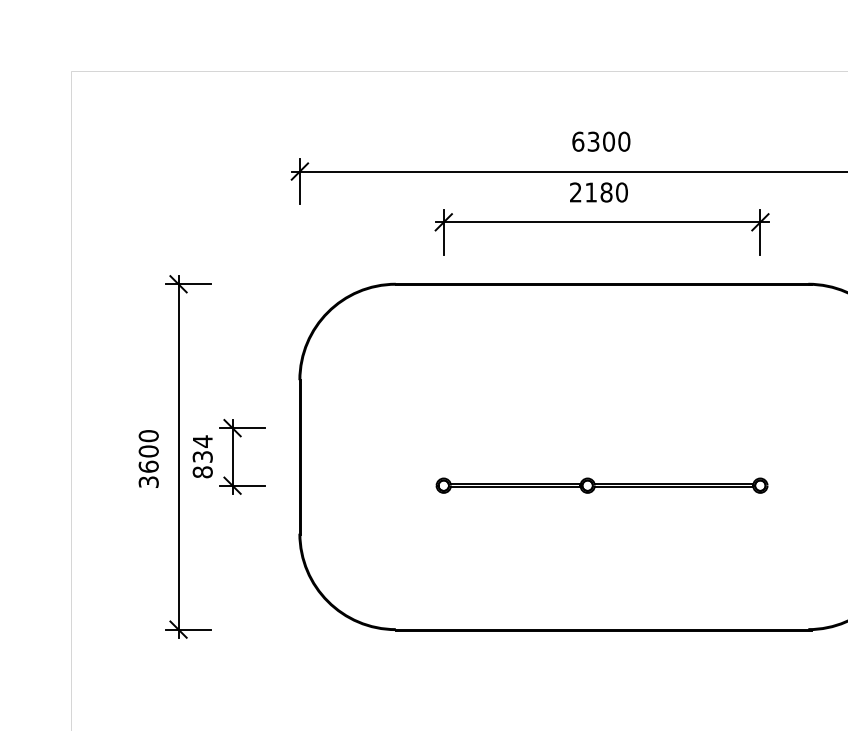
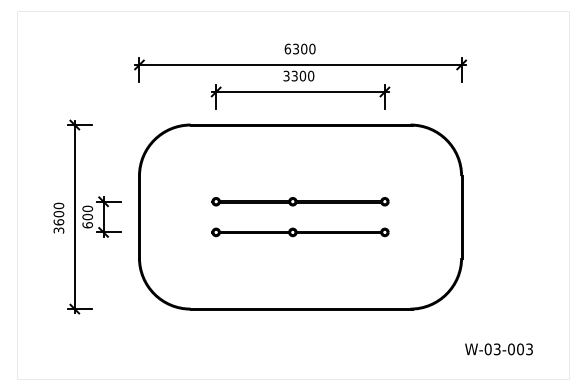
text: (590, 191) -> (294, 75), 2180 -> 3300
part: (601, 427) -> (300, 201), added
text: (202, 455) -> (87, 216), 834 -> 600

